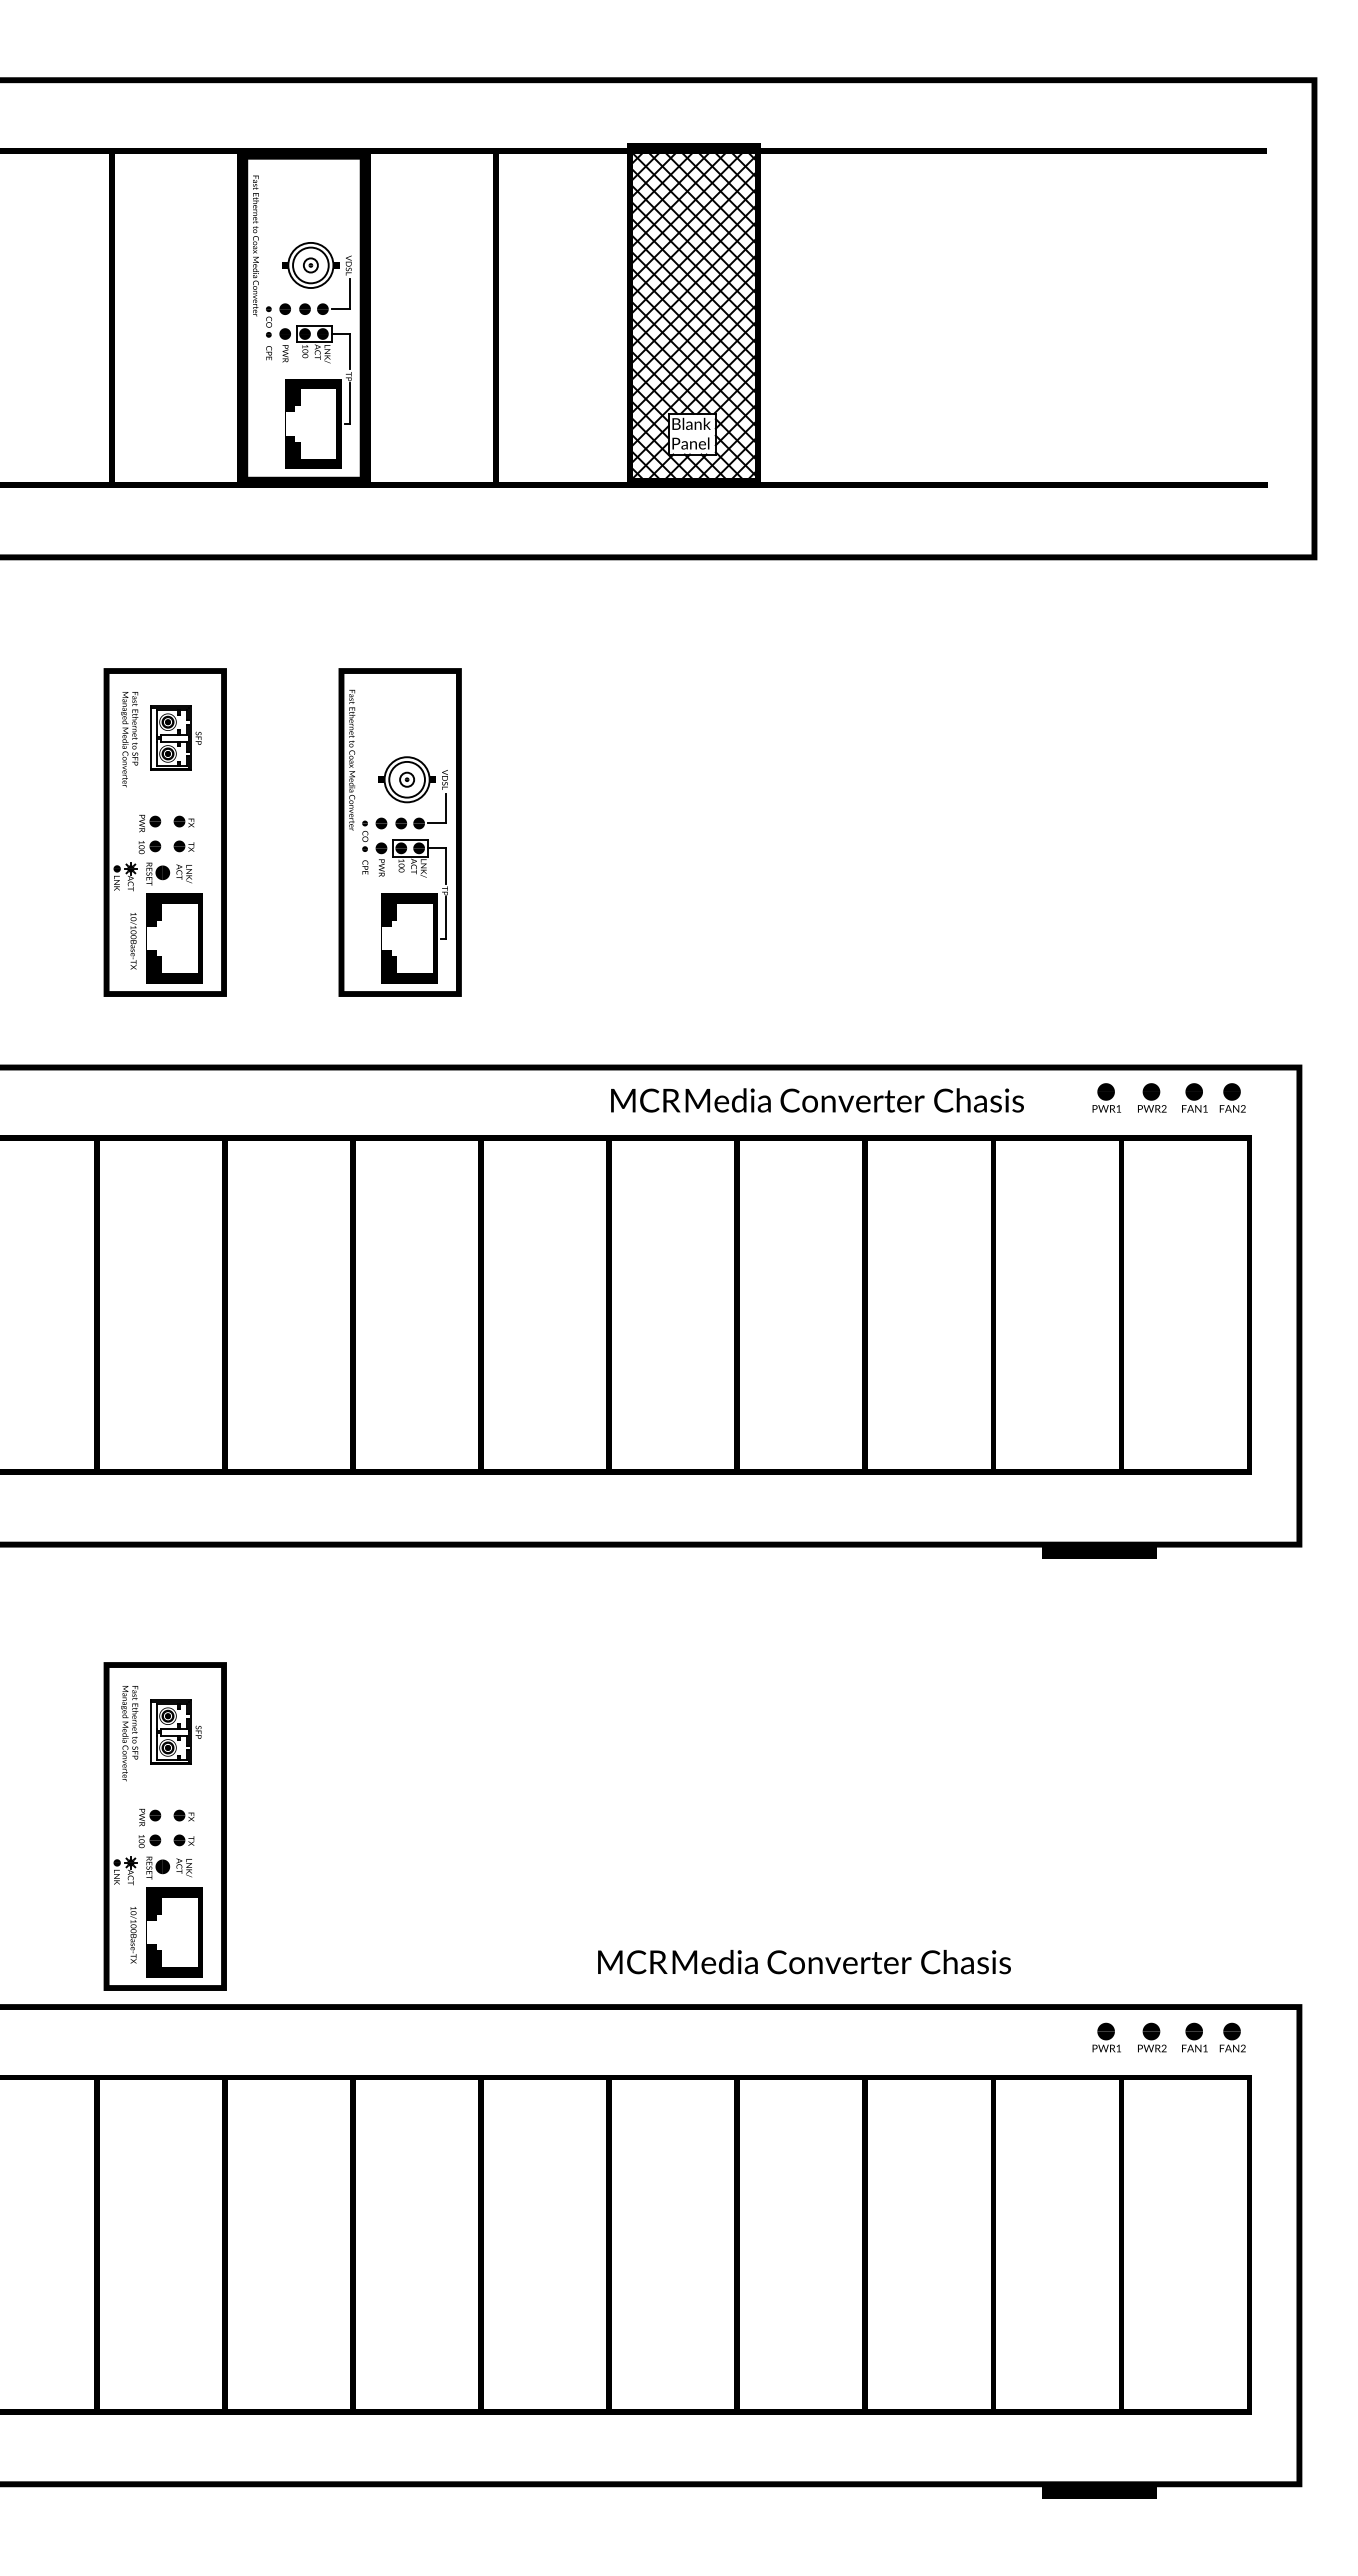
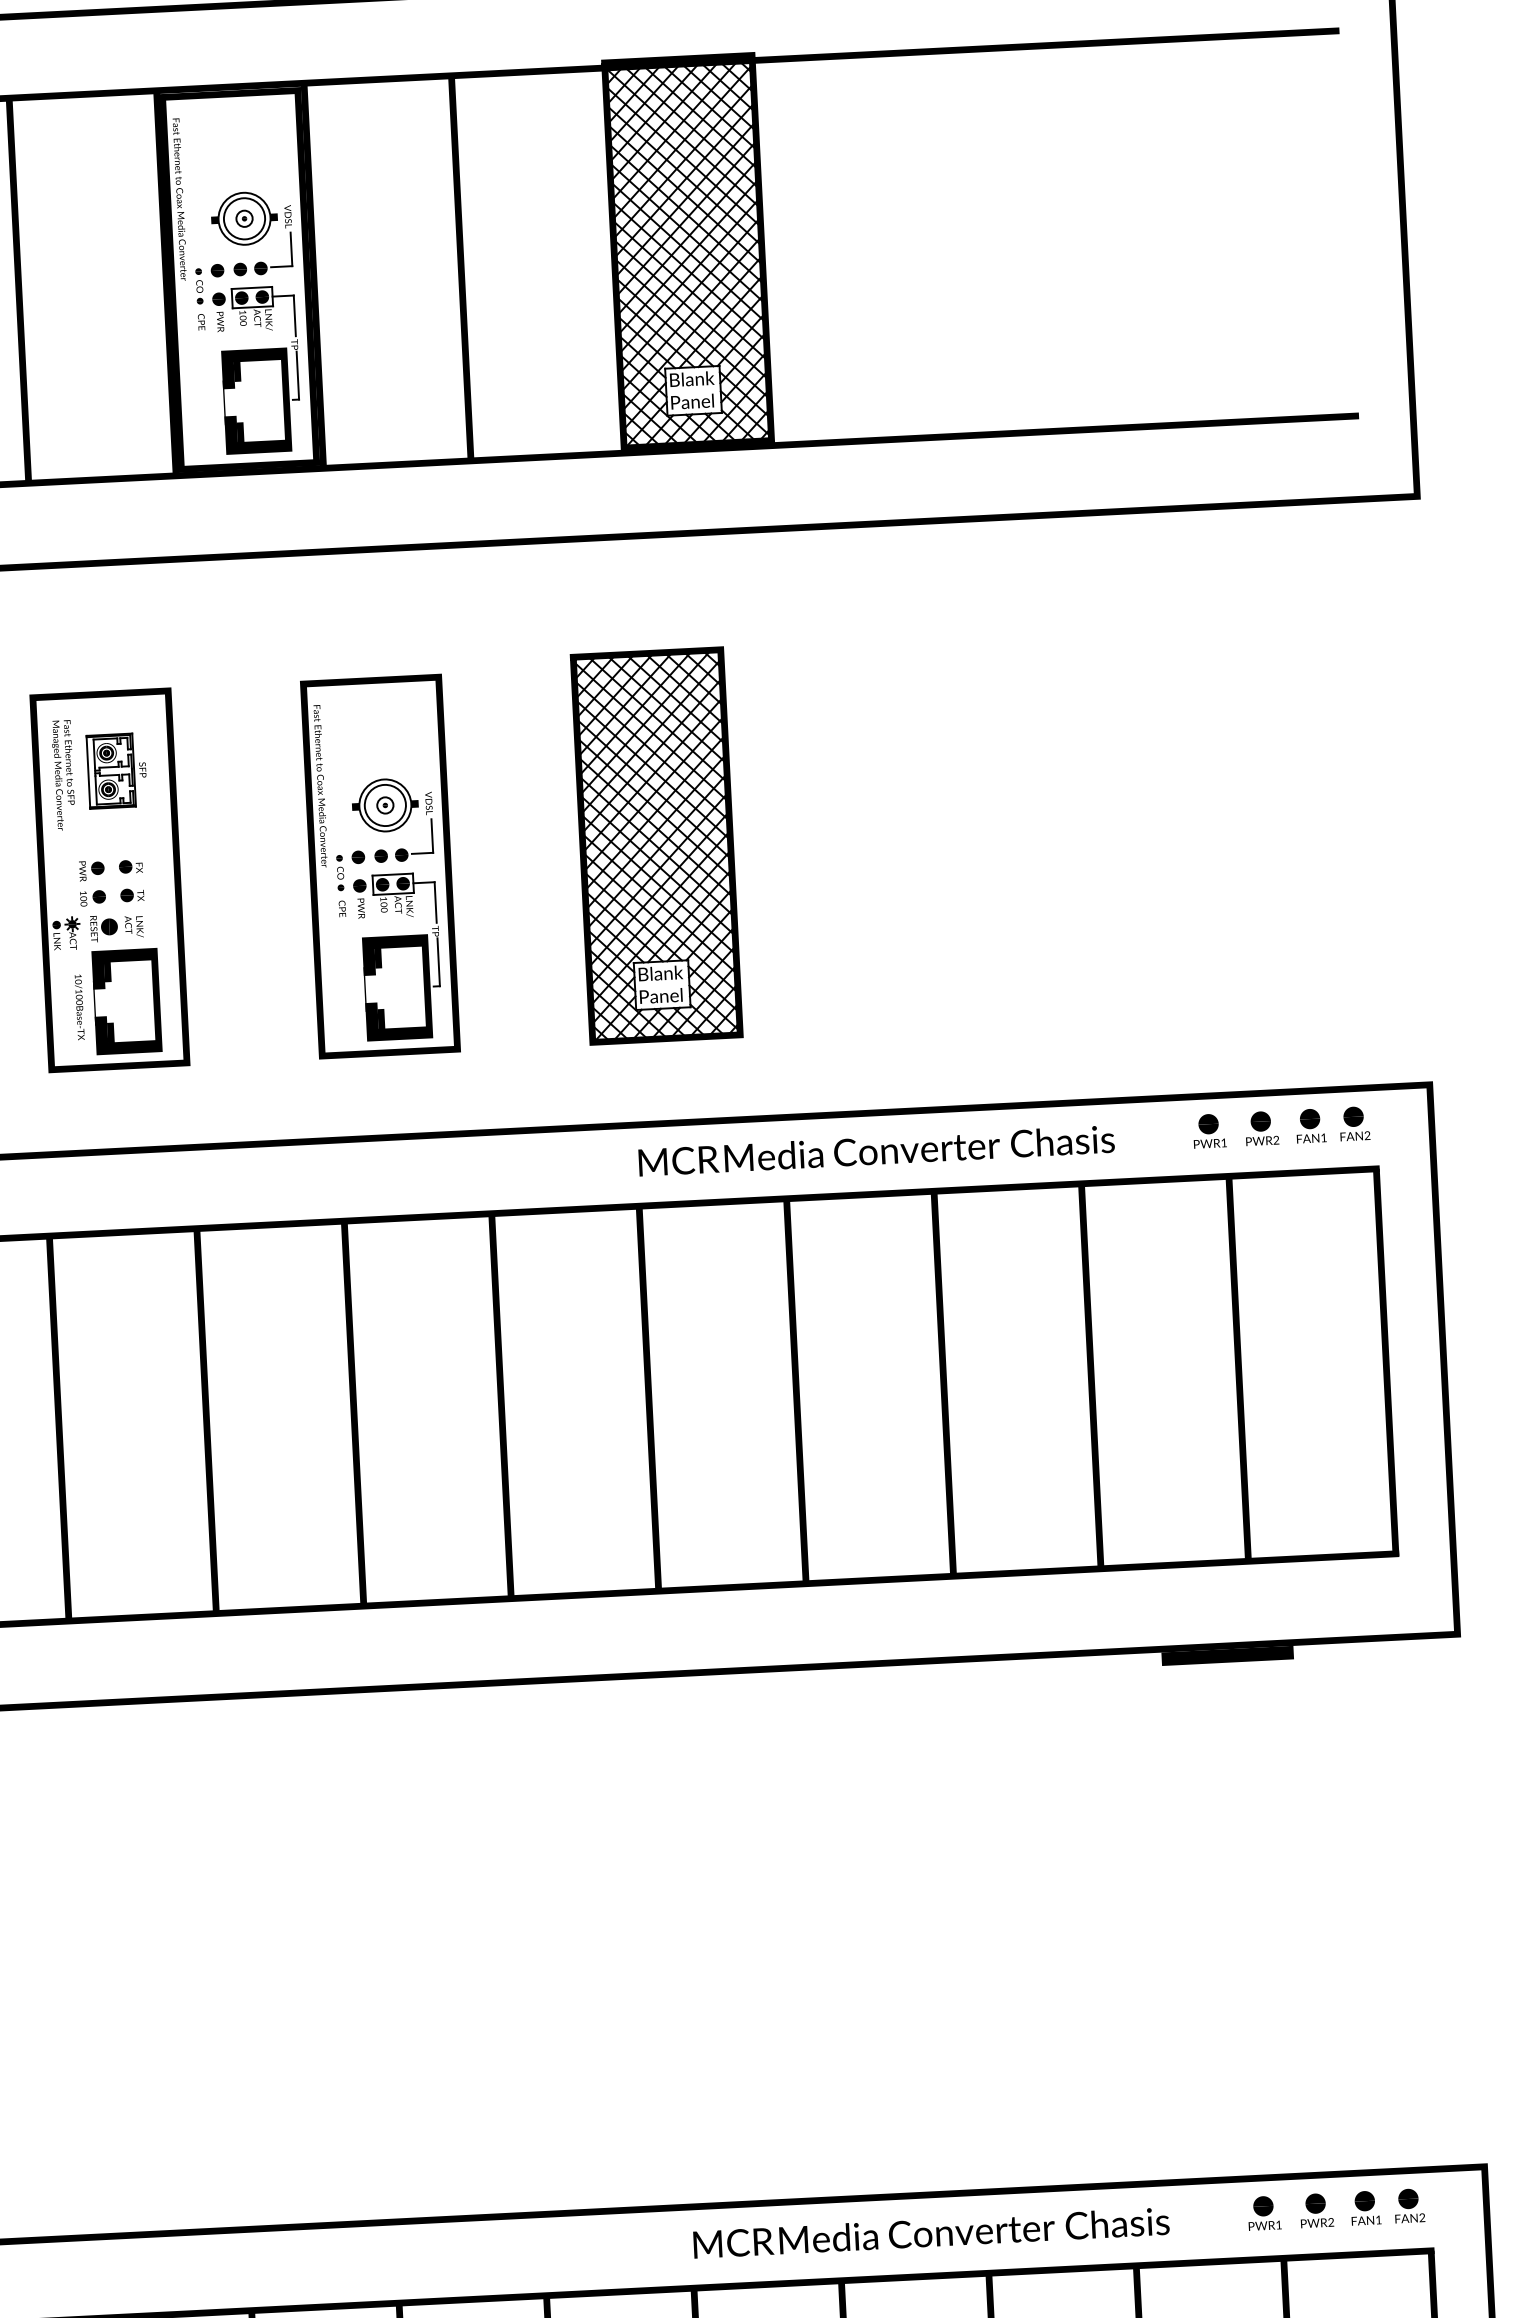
part: (639, 826) -> (655, 845), added
part: (164, 1826) -> (167, 2025), removed
text: (804, 1962) -> (931, 2233), moved

